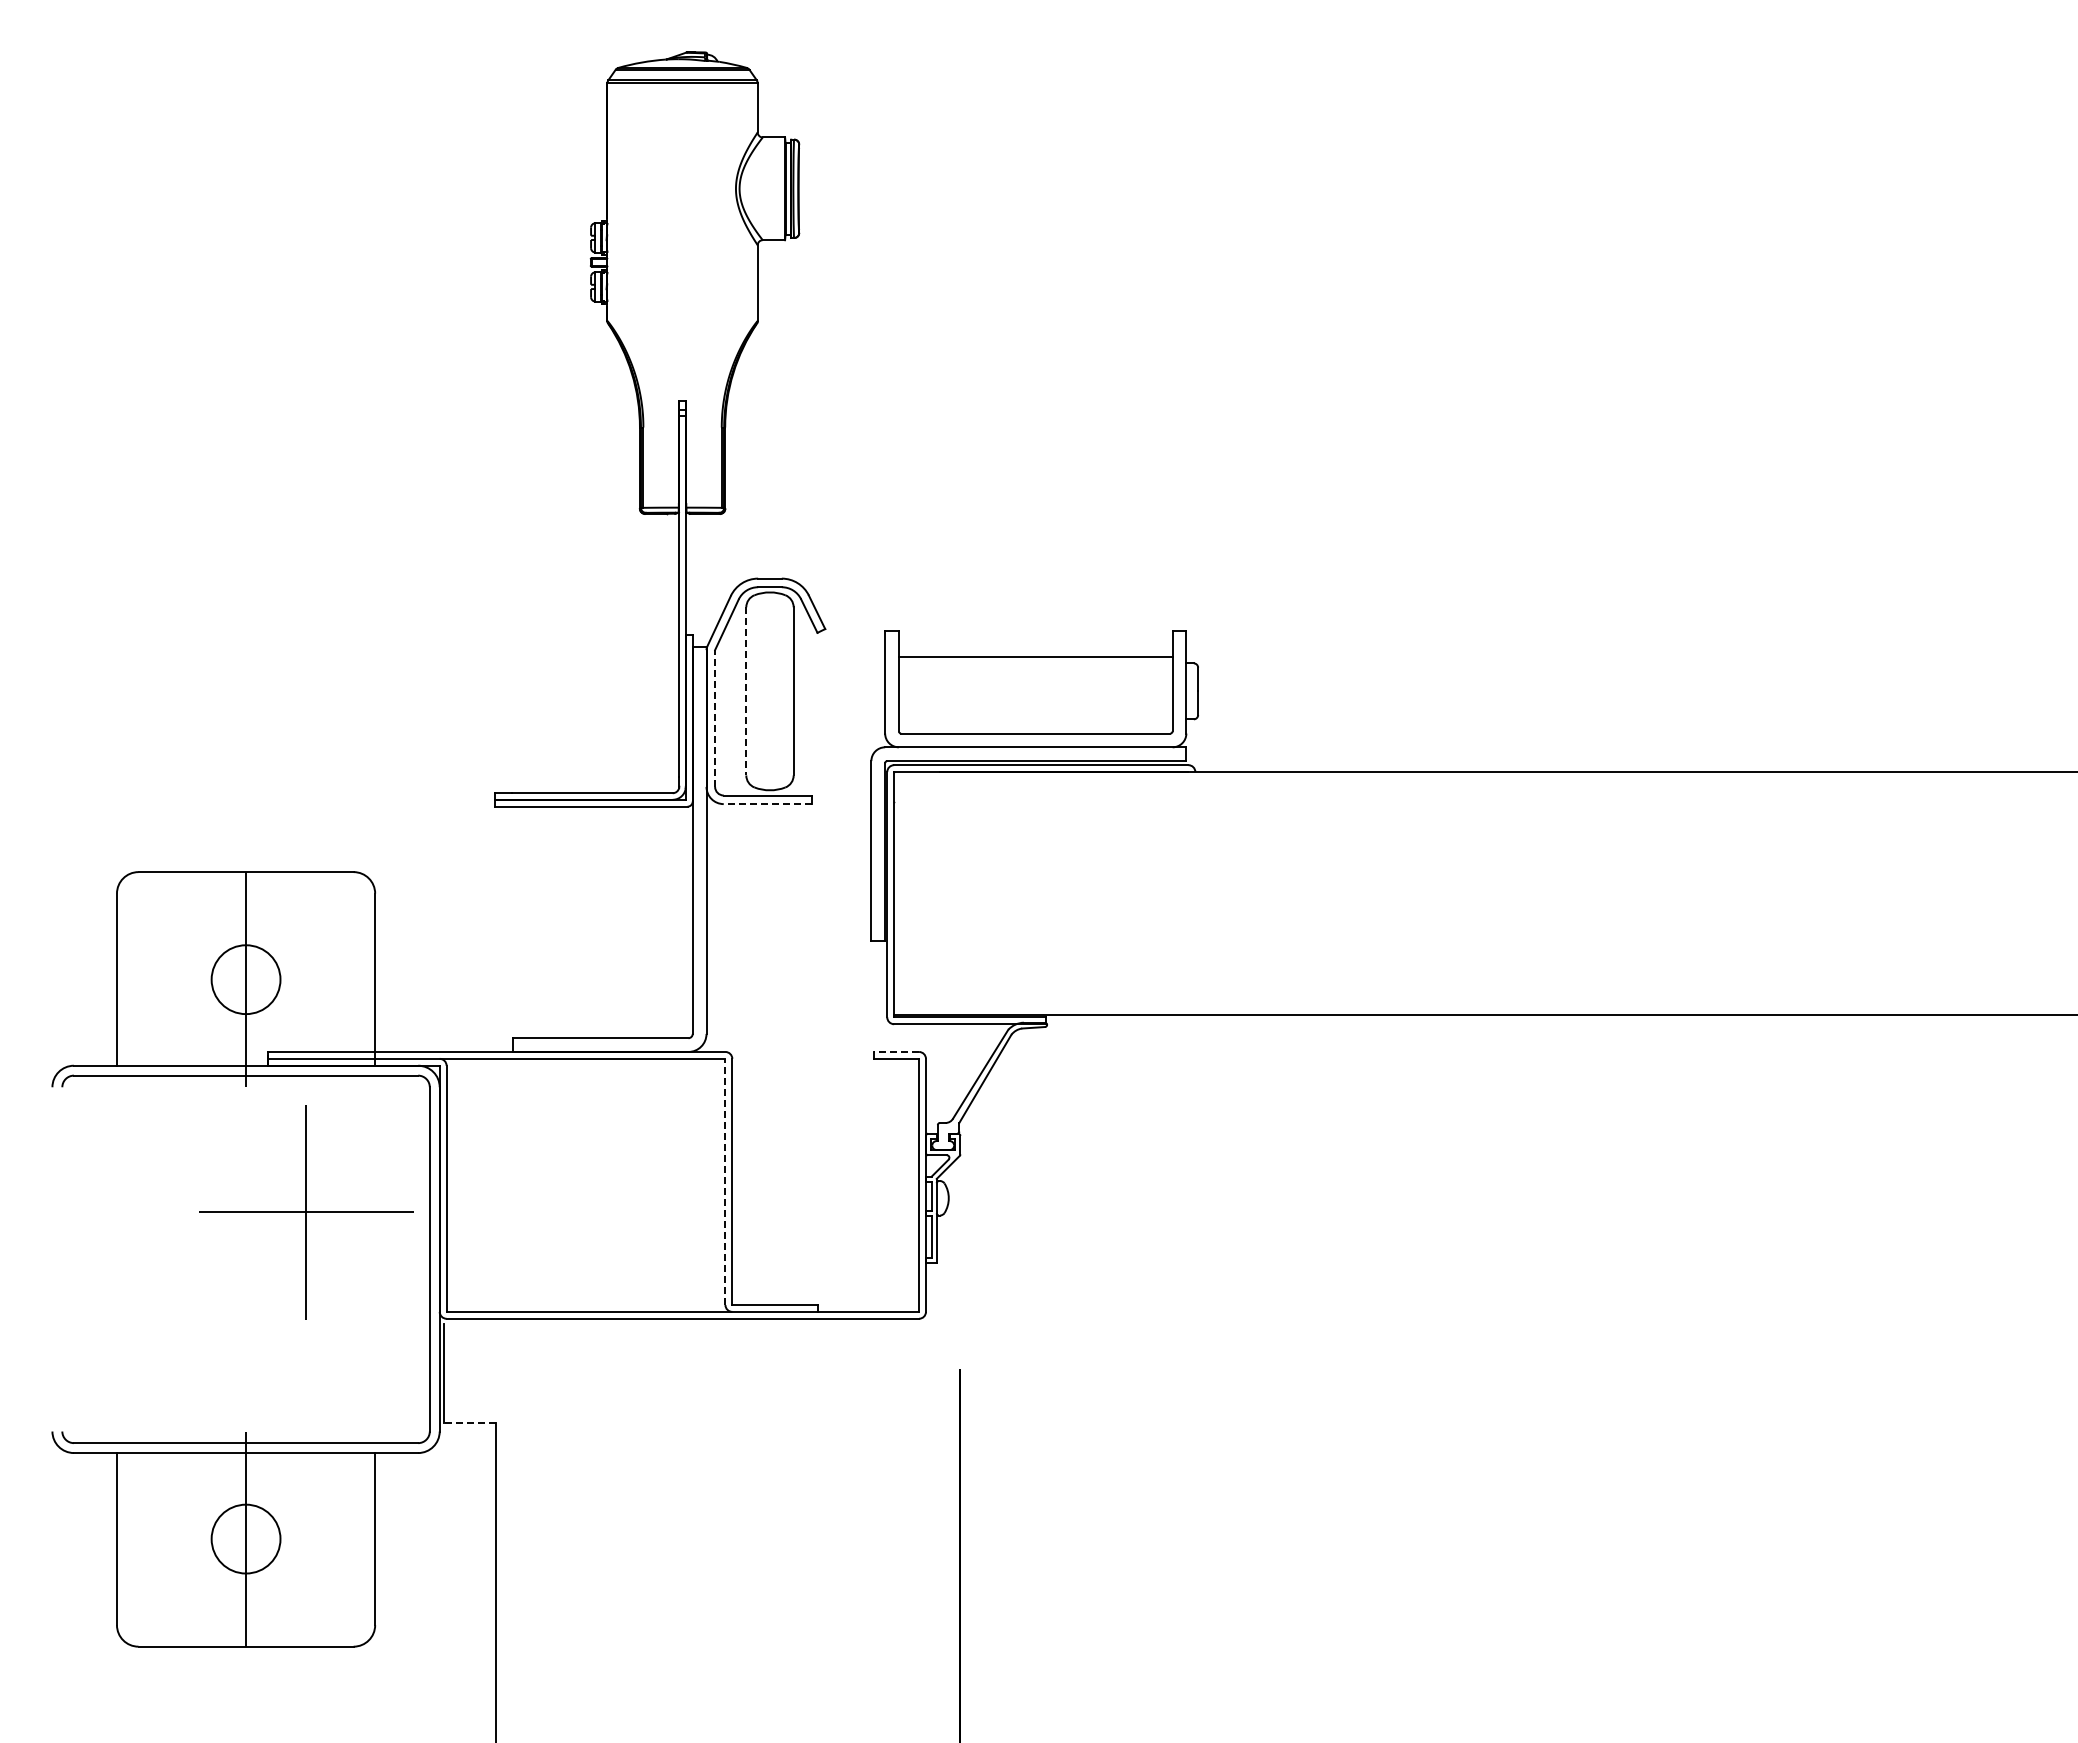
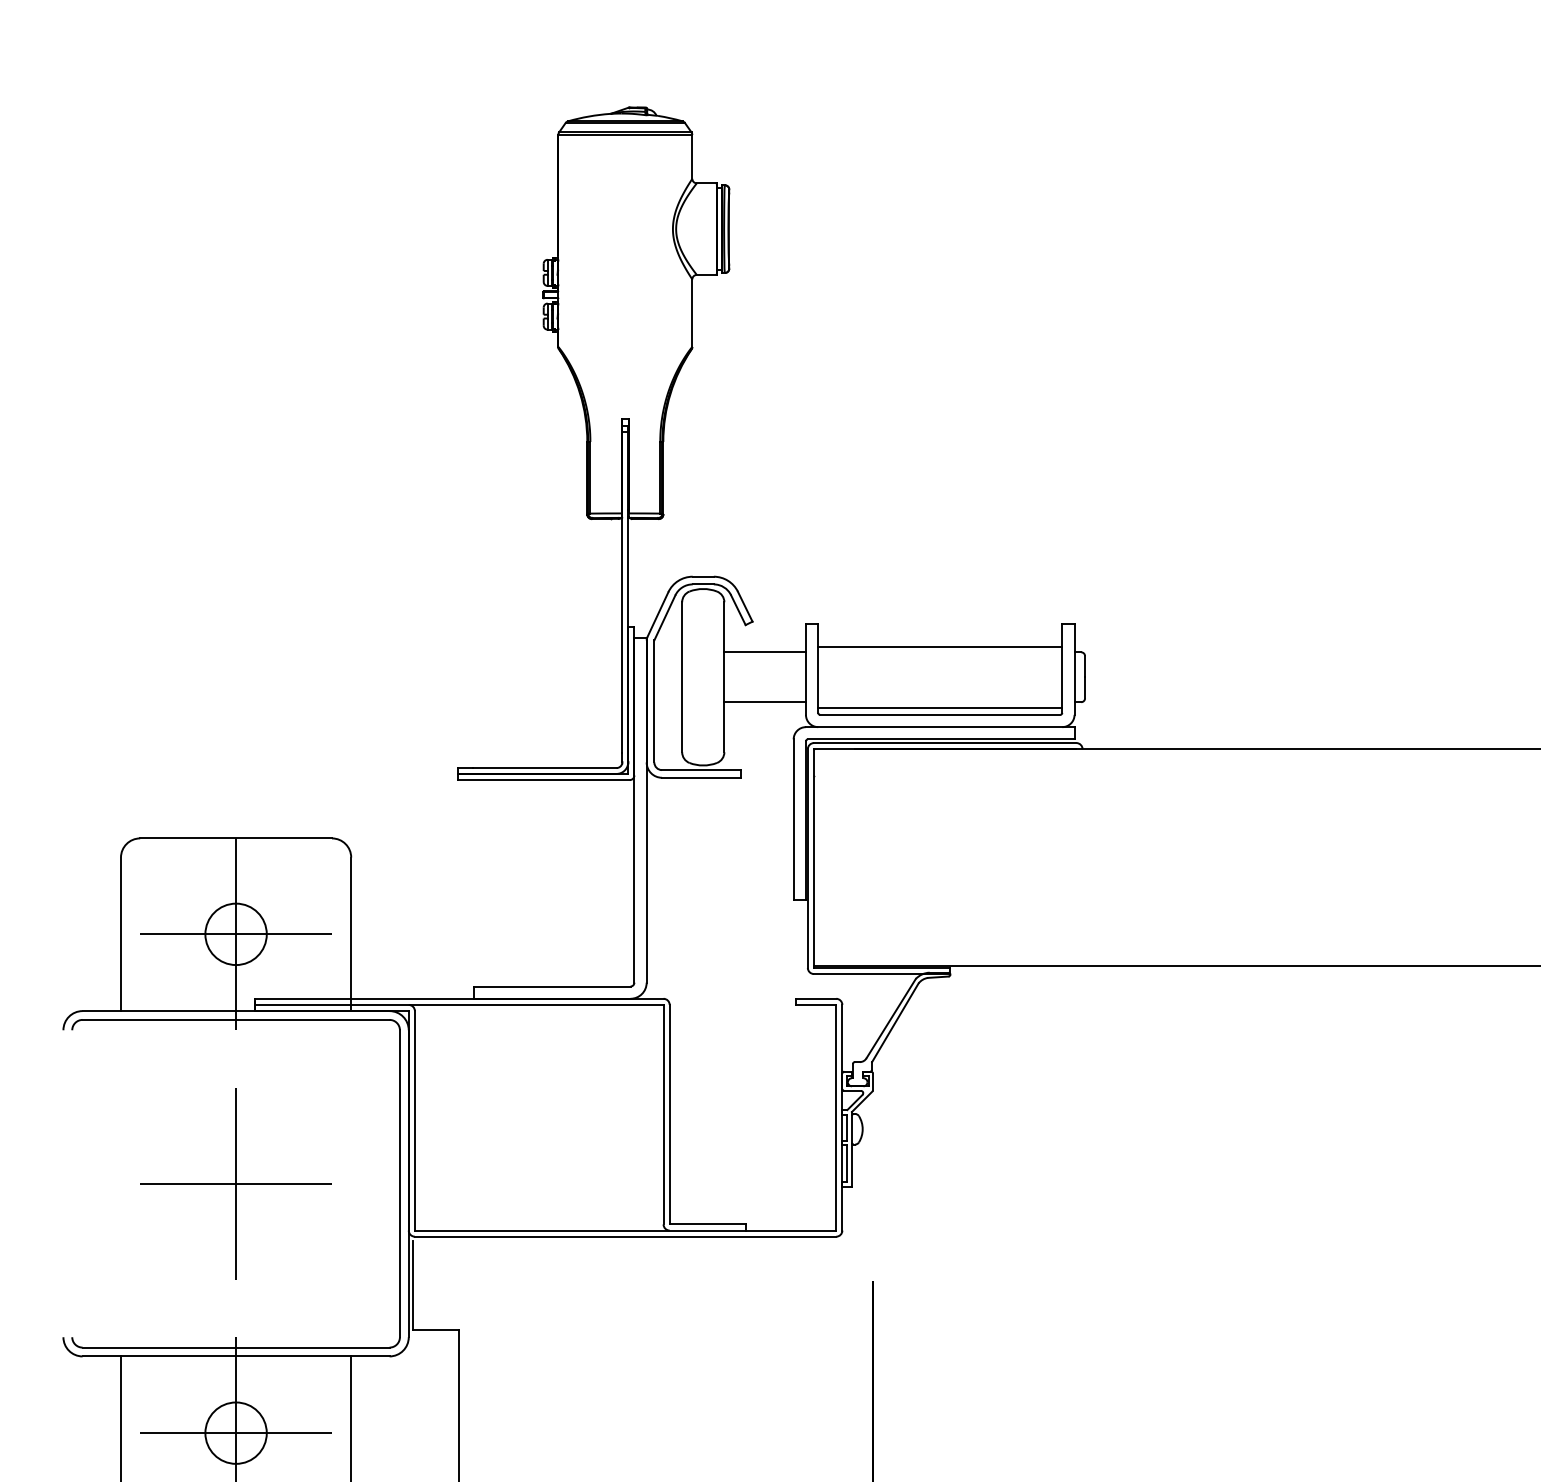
line: (839, 663) -> (765, 652), added
line: (746, 691) -> (682, 677), dashed -> solid
line: (715, 718) -> (654, 701), dashed -> solid
line: (839, 719) -> (765, 702), added
line: (1035, 725) -> (940, 707), added
line: (767, 804) -> (701, 778), dashed -> solid
line: (245, 979) -> (235, 934), added
line: (896, 1051) -> (816, 998), dashed -> solid
line: (725, 1181) -> (663, 1114), dashed -> solid
part: (306, 1212) -> (236, 1183), moved
line: (469, 1422) -> (435, 1329), dashed -> solid
line: (245, 1539) -> (235, 1433), added

